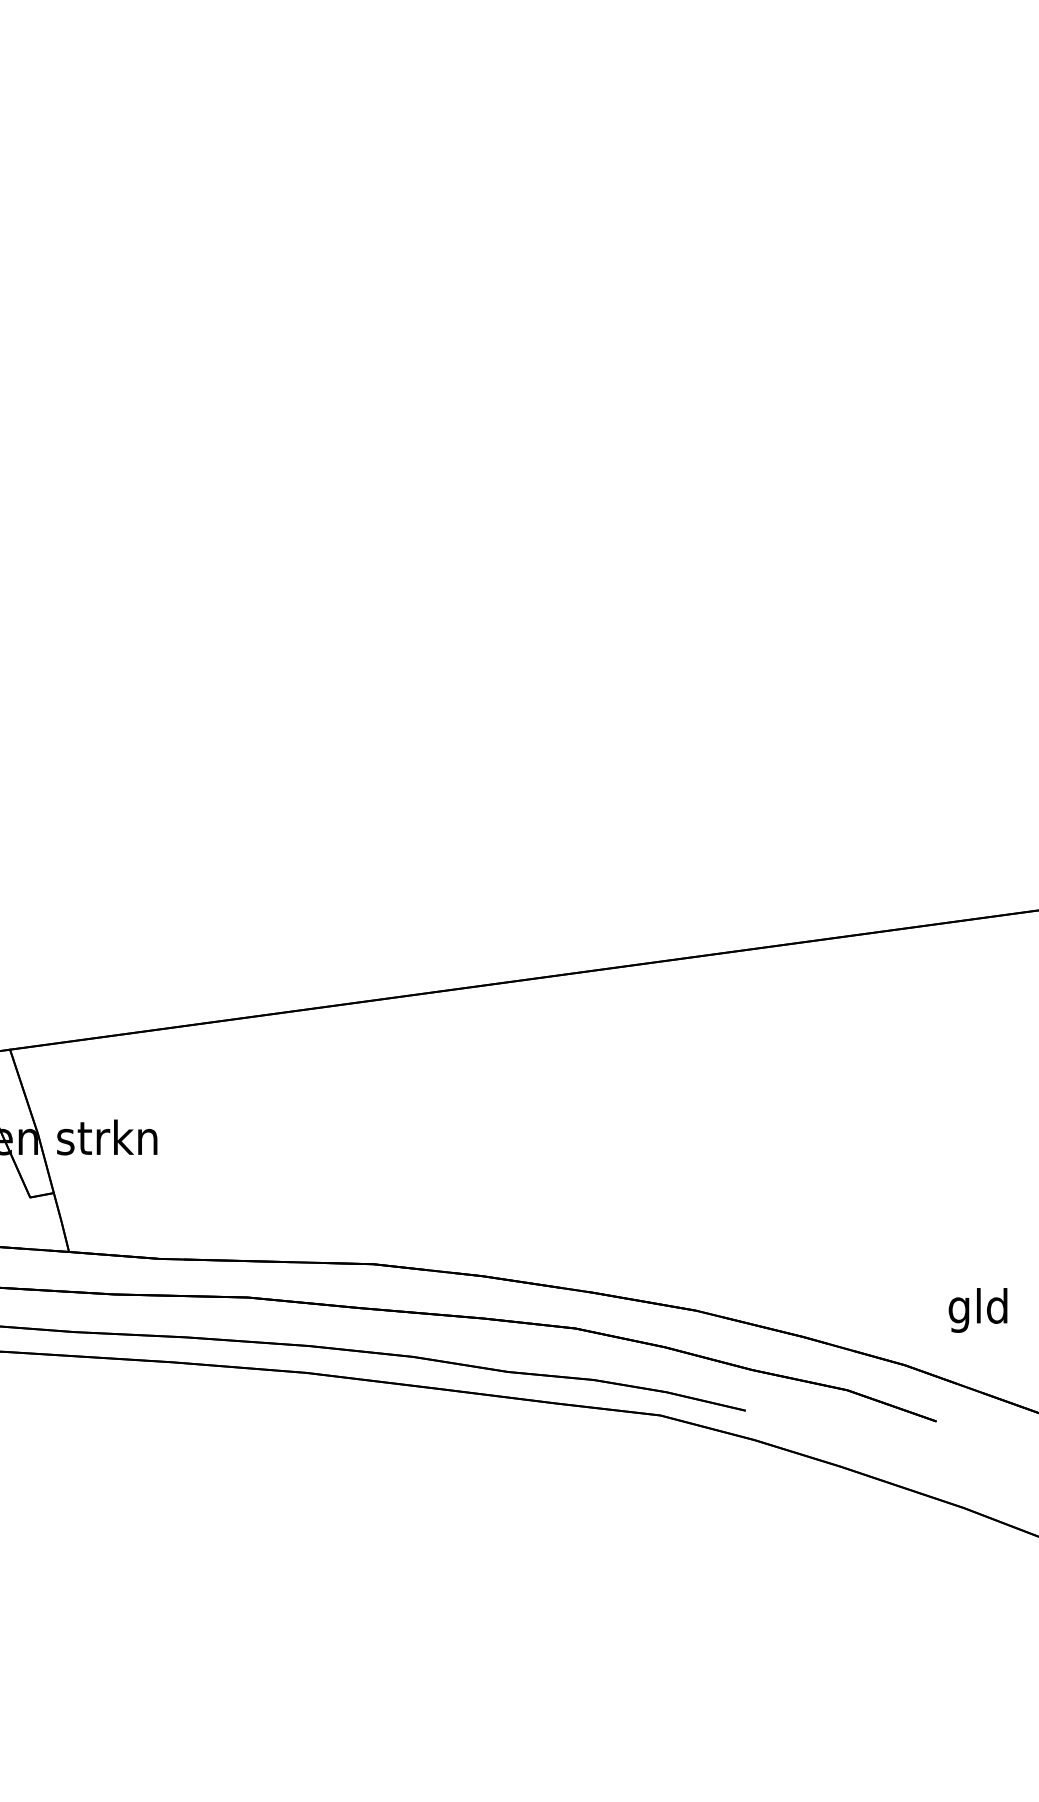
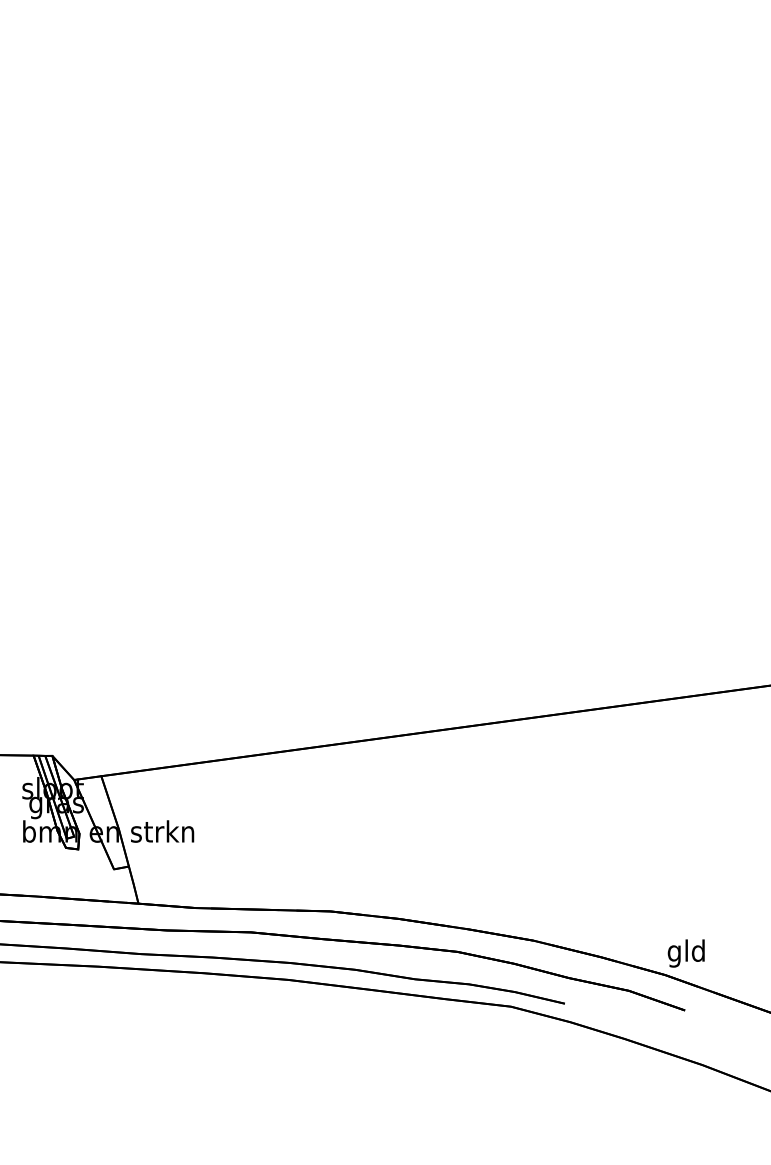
text: (976, 1310) -> (685, 953), moved

